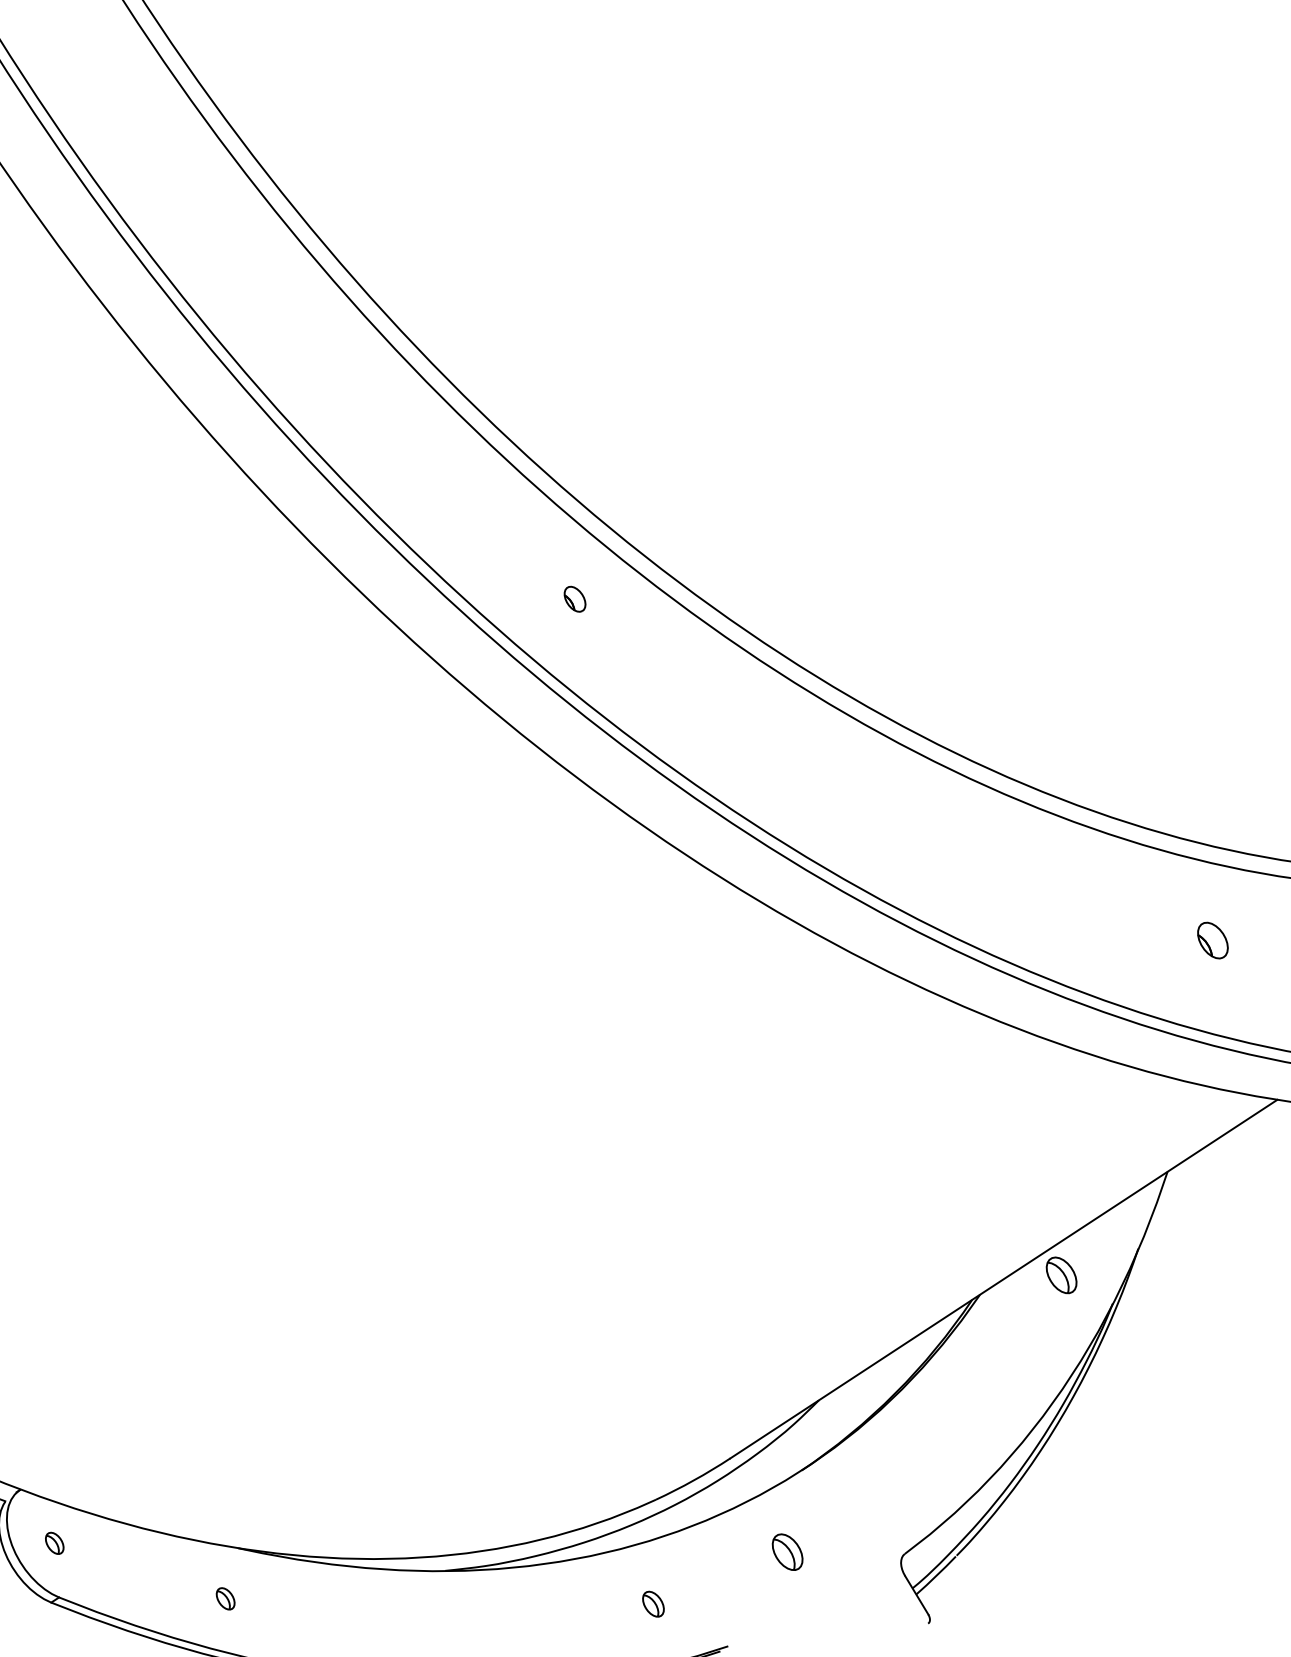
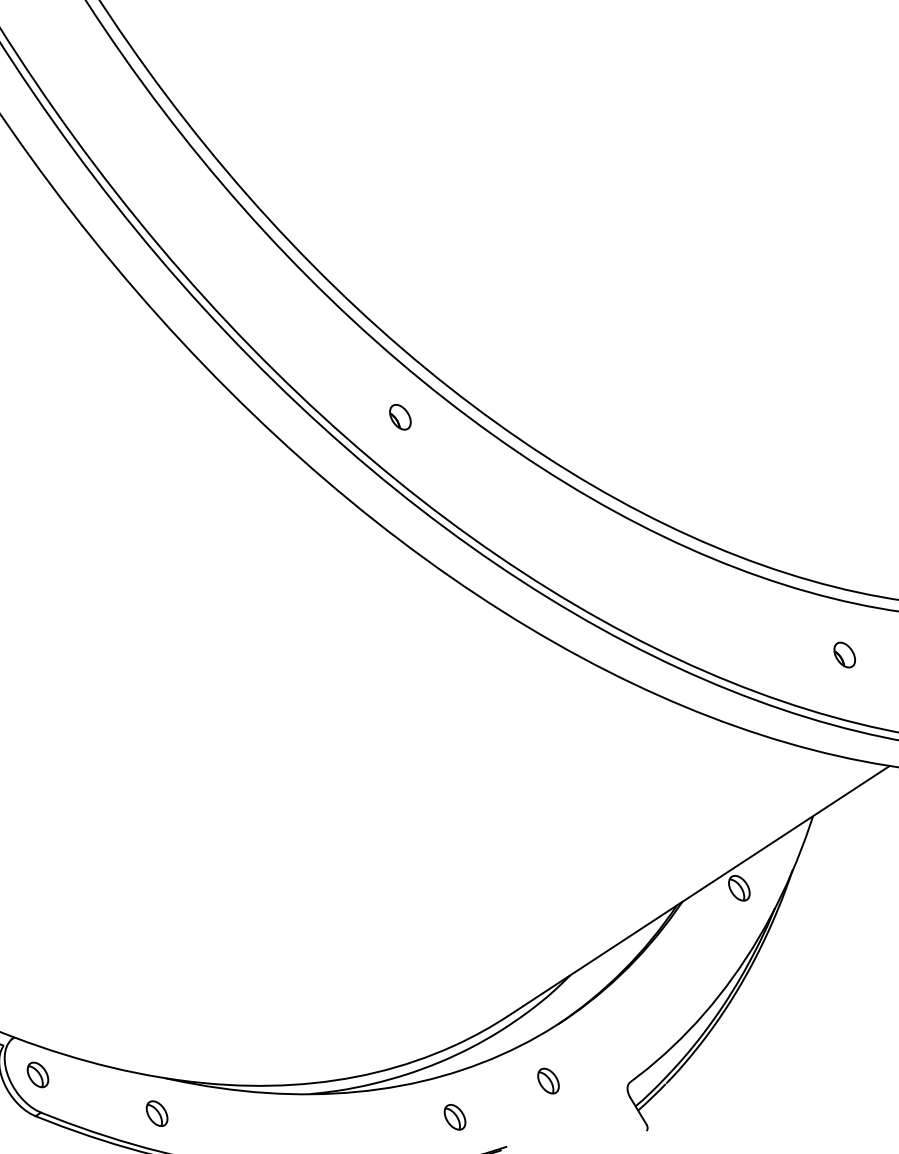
part: (575, 599) -> (400, 417), size x1.43
part: (54, 1542) -> (37, 1074), size x1.67
part: (224, 1598) -> (156, 1113), size x1.67
part: (652, 1604) -> (454, 1117), size x1.43

